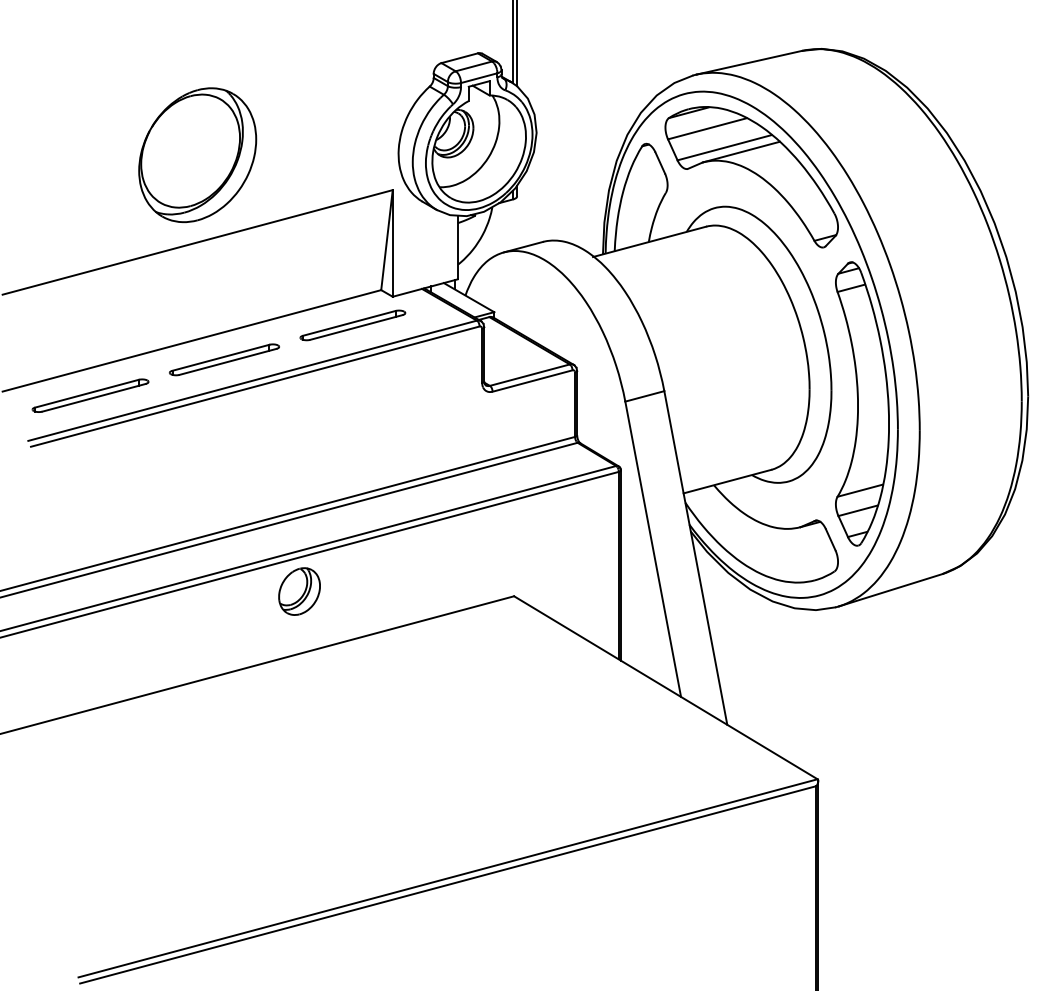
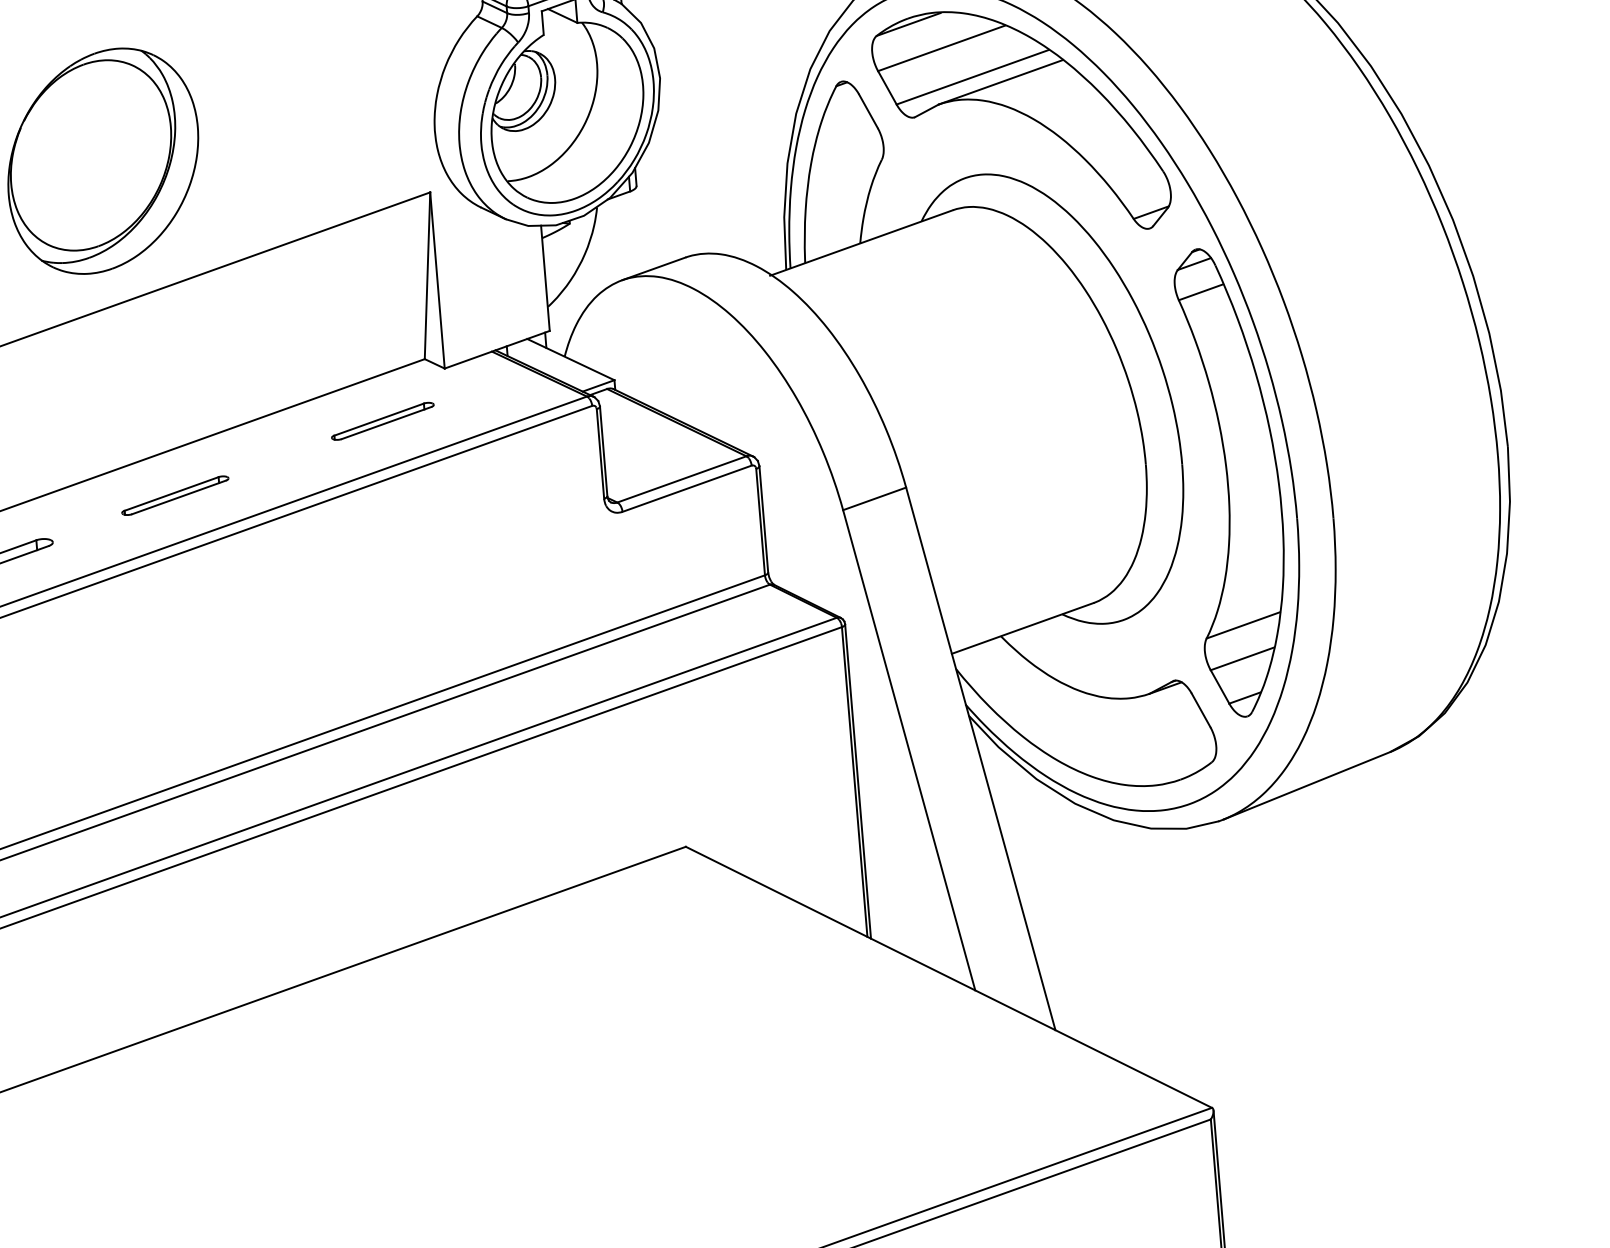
part: (352, 325) -> (382, 421), size x0.6
part: (224, 359) -> (175, 495), size x0.6
part: (299, 591) -> (330, 868), removed

